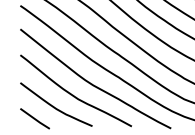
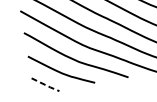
line: (35, 119) -> (45, 85), solid -> dashed

